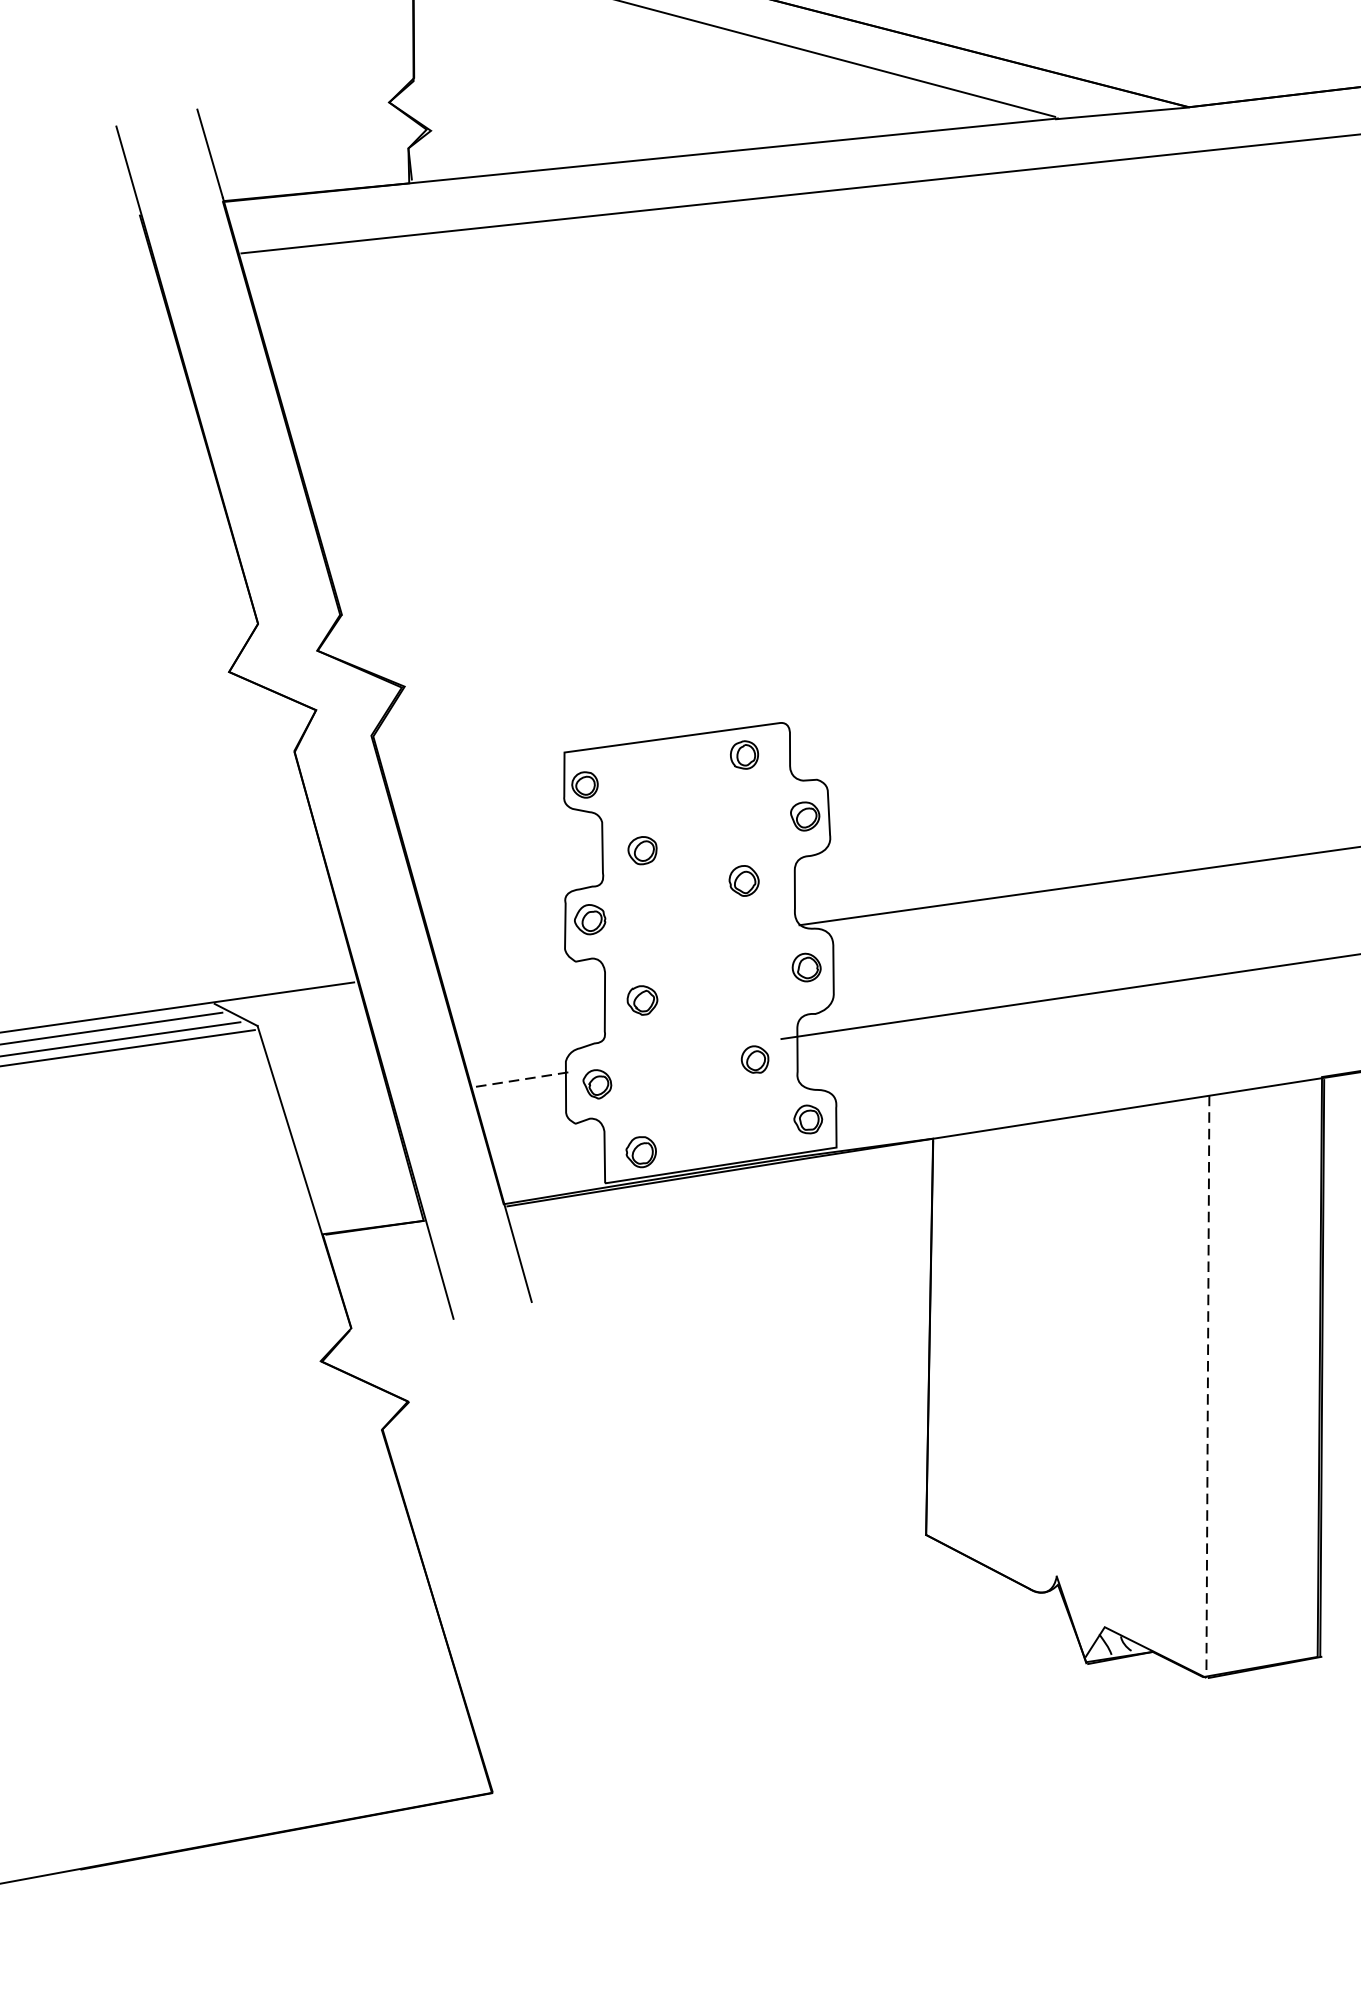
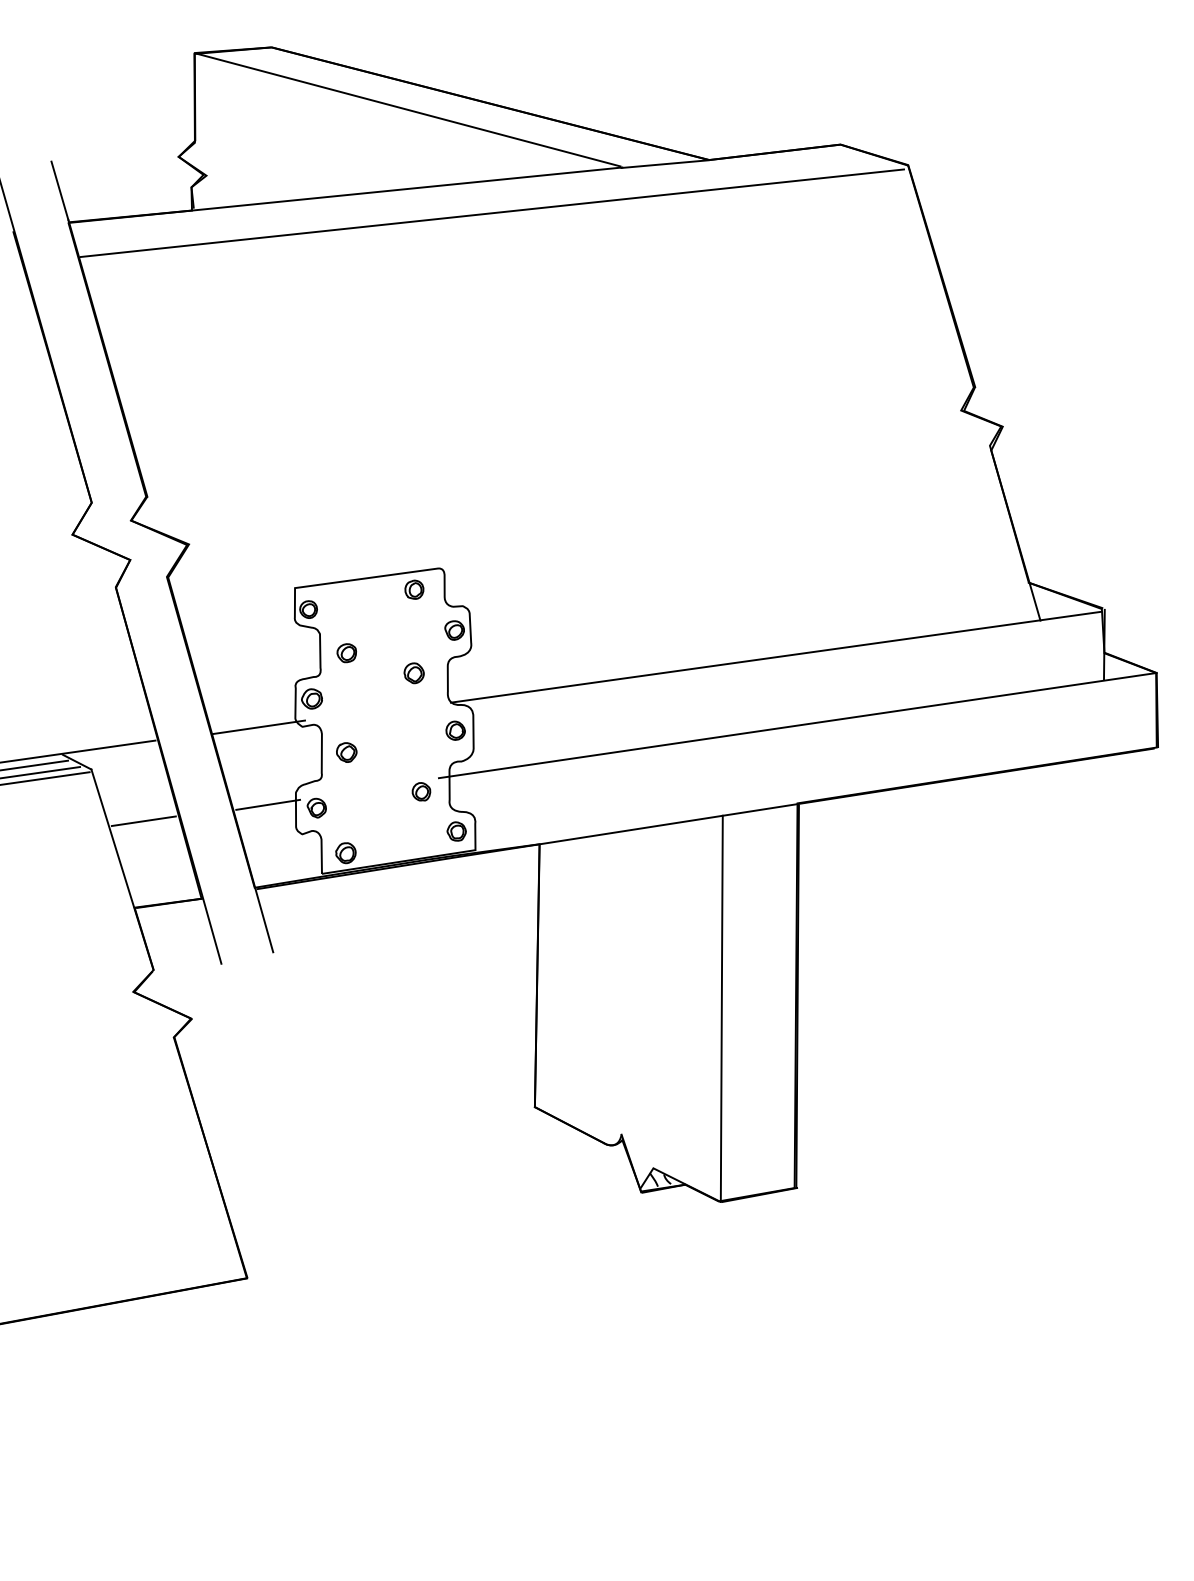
line: (510, 962) -> (259, 727), added
line: (524, 1078) -> (268, 804), dashed -> solid
line: (336, 1104) -> (143, 821), added
line: (1207, 1387) -> (721, 1009), dashed -> solid

